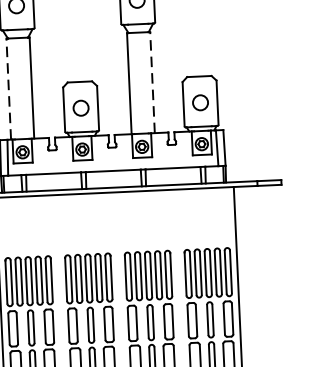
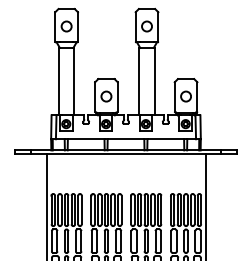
line: (152, 82) -> (154, 81), dashed -> solid
line: (8, 88) -> (58, 81), dashed -> solid

